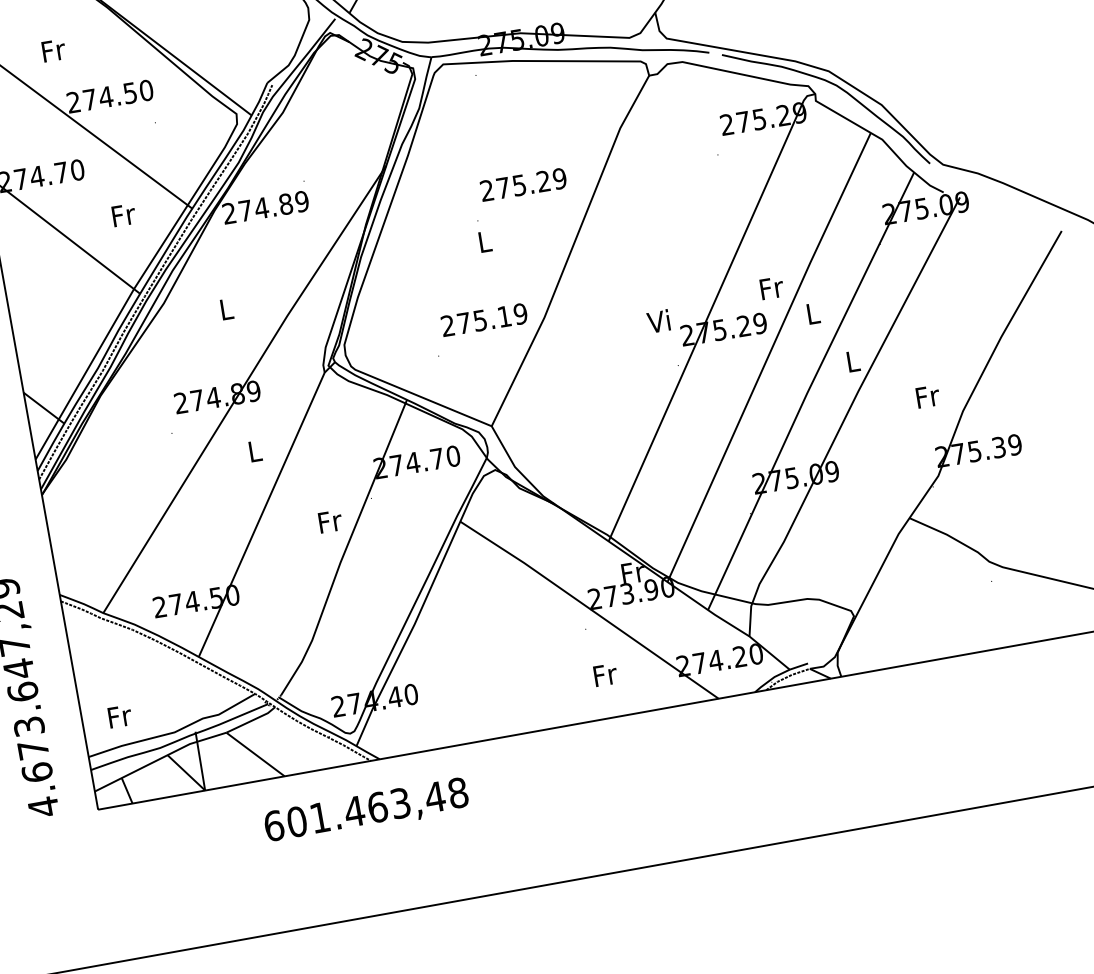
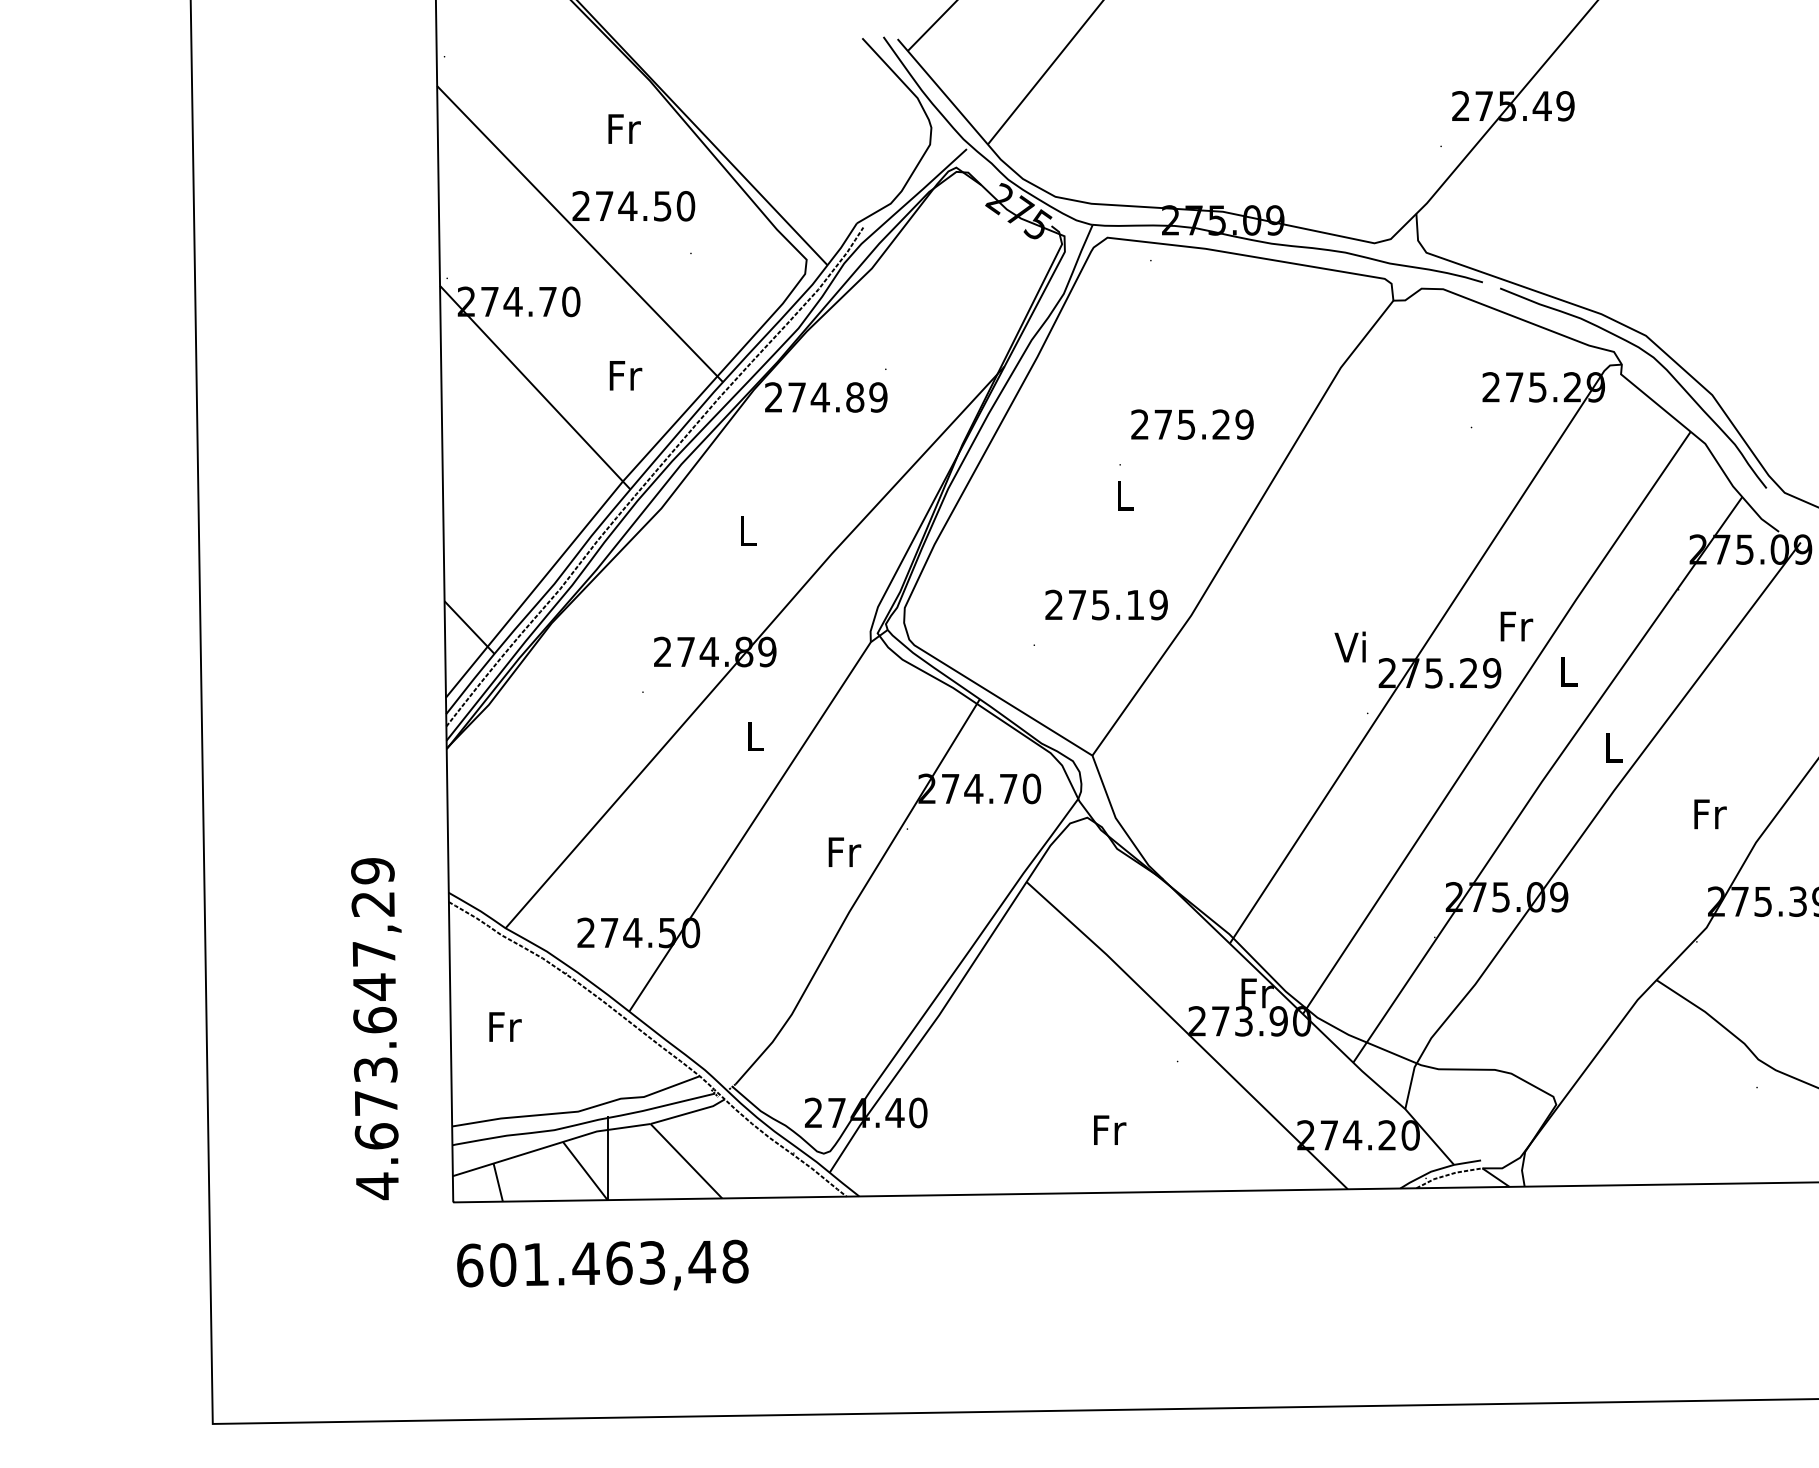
text: (53, 50) -> (624, 128), moved
text: (605, 674) -> (1110, 1129), moved
text: (120, 716) -> (505, 1026), moved
text: (366, 810) -> (602, 1264), moved

